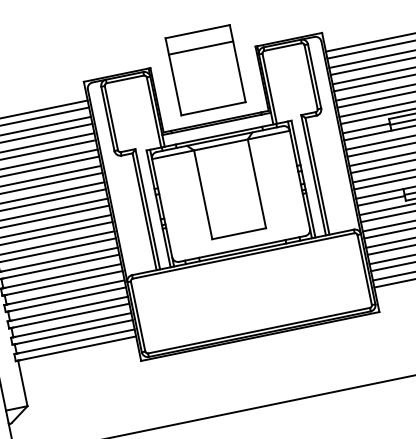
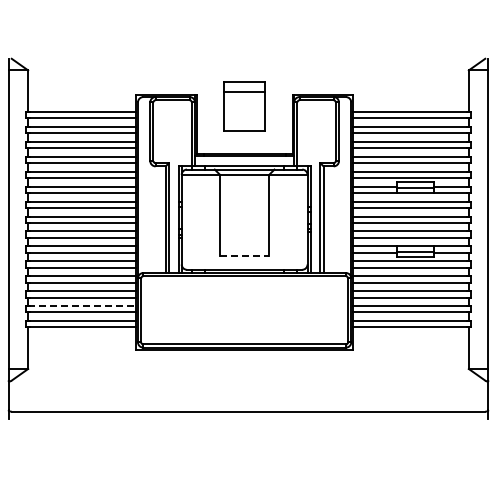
part: (205, 70) -> (244, 106), size x0.7
line: (238, 233) -> (244, 255), solid -> dashed
line: (72, 325) -> (82, 306), solid -> dashed

